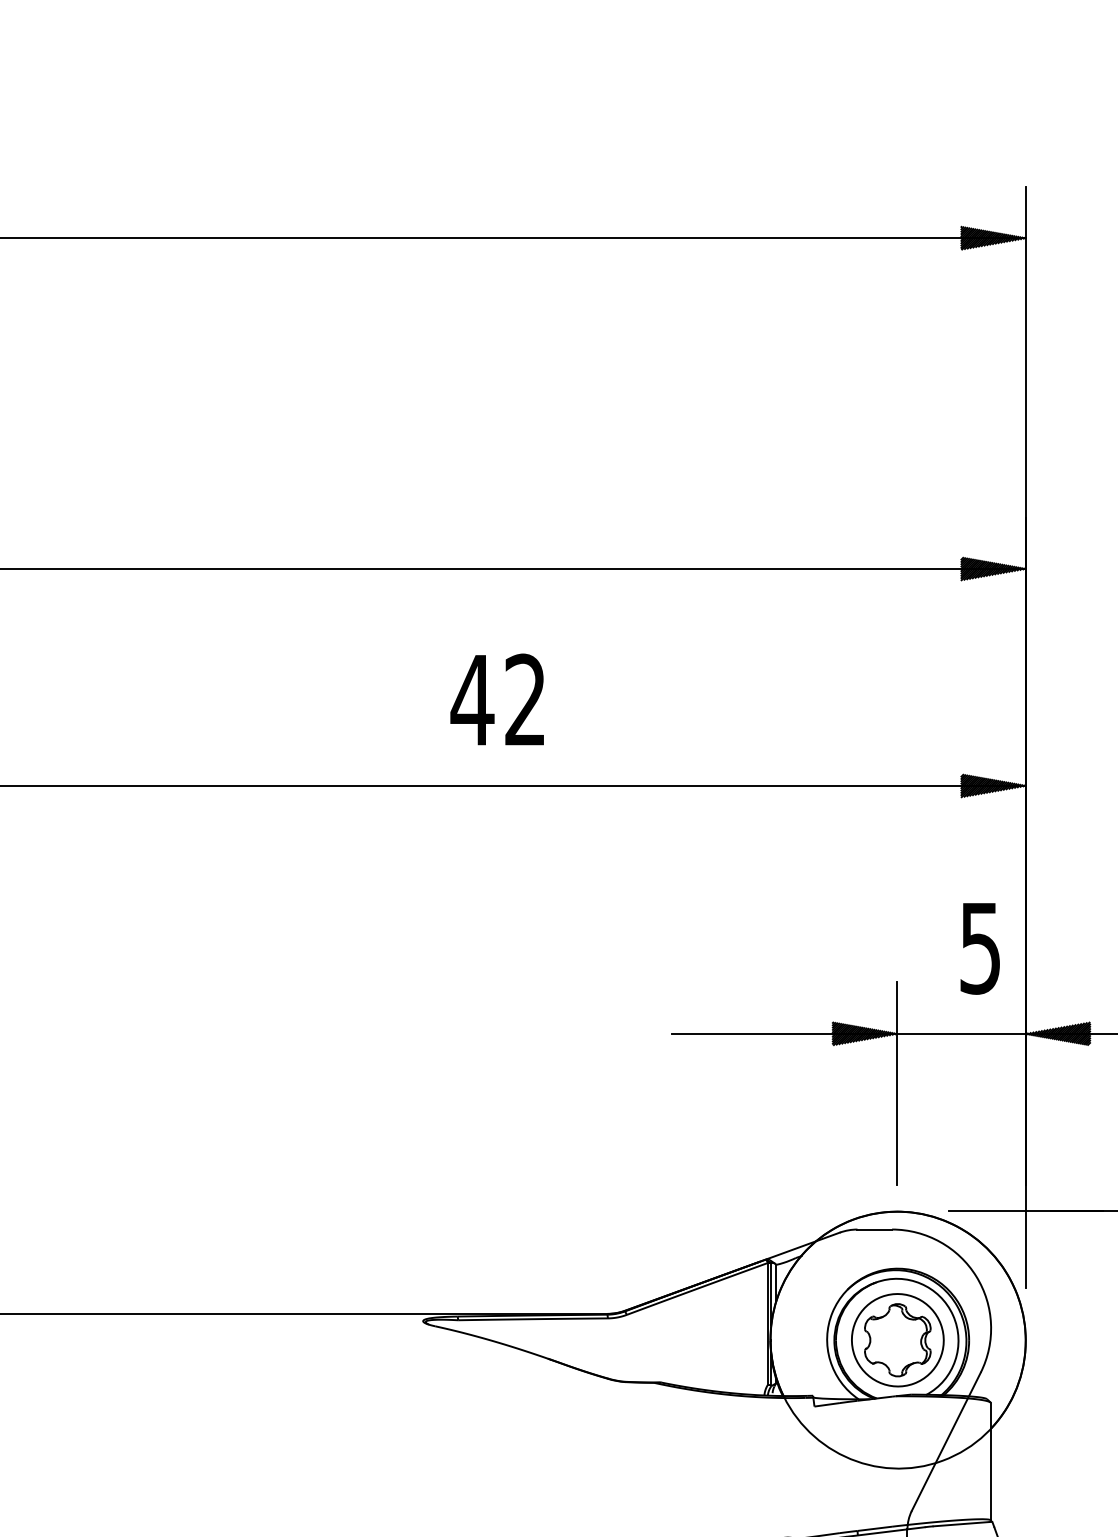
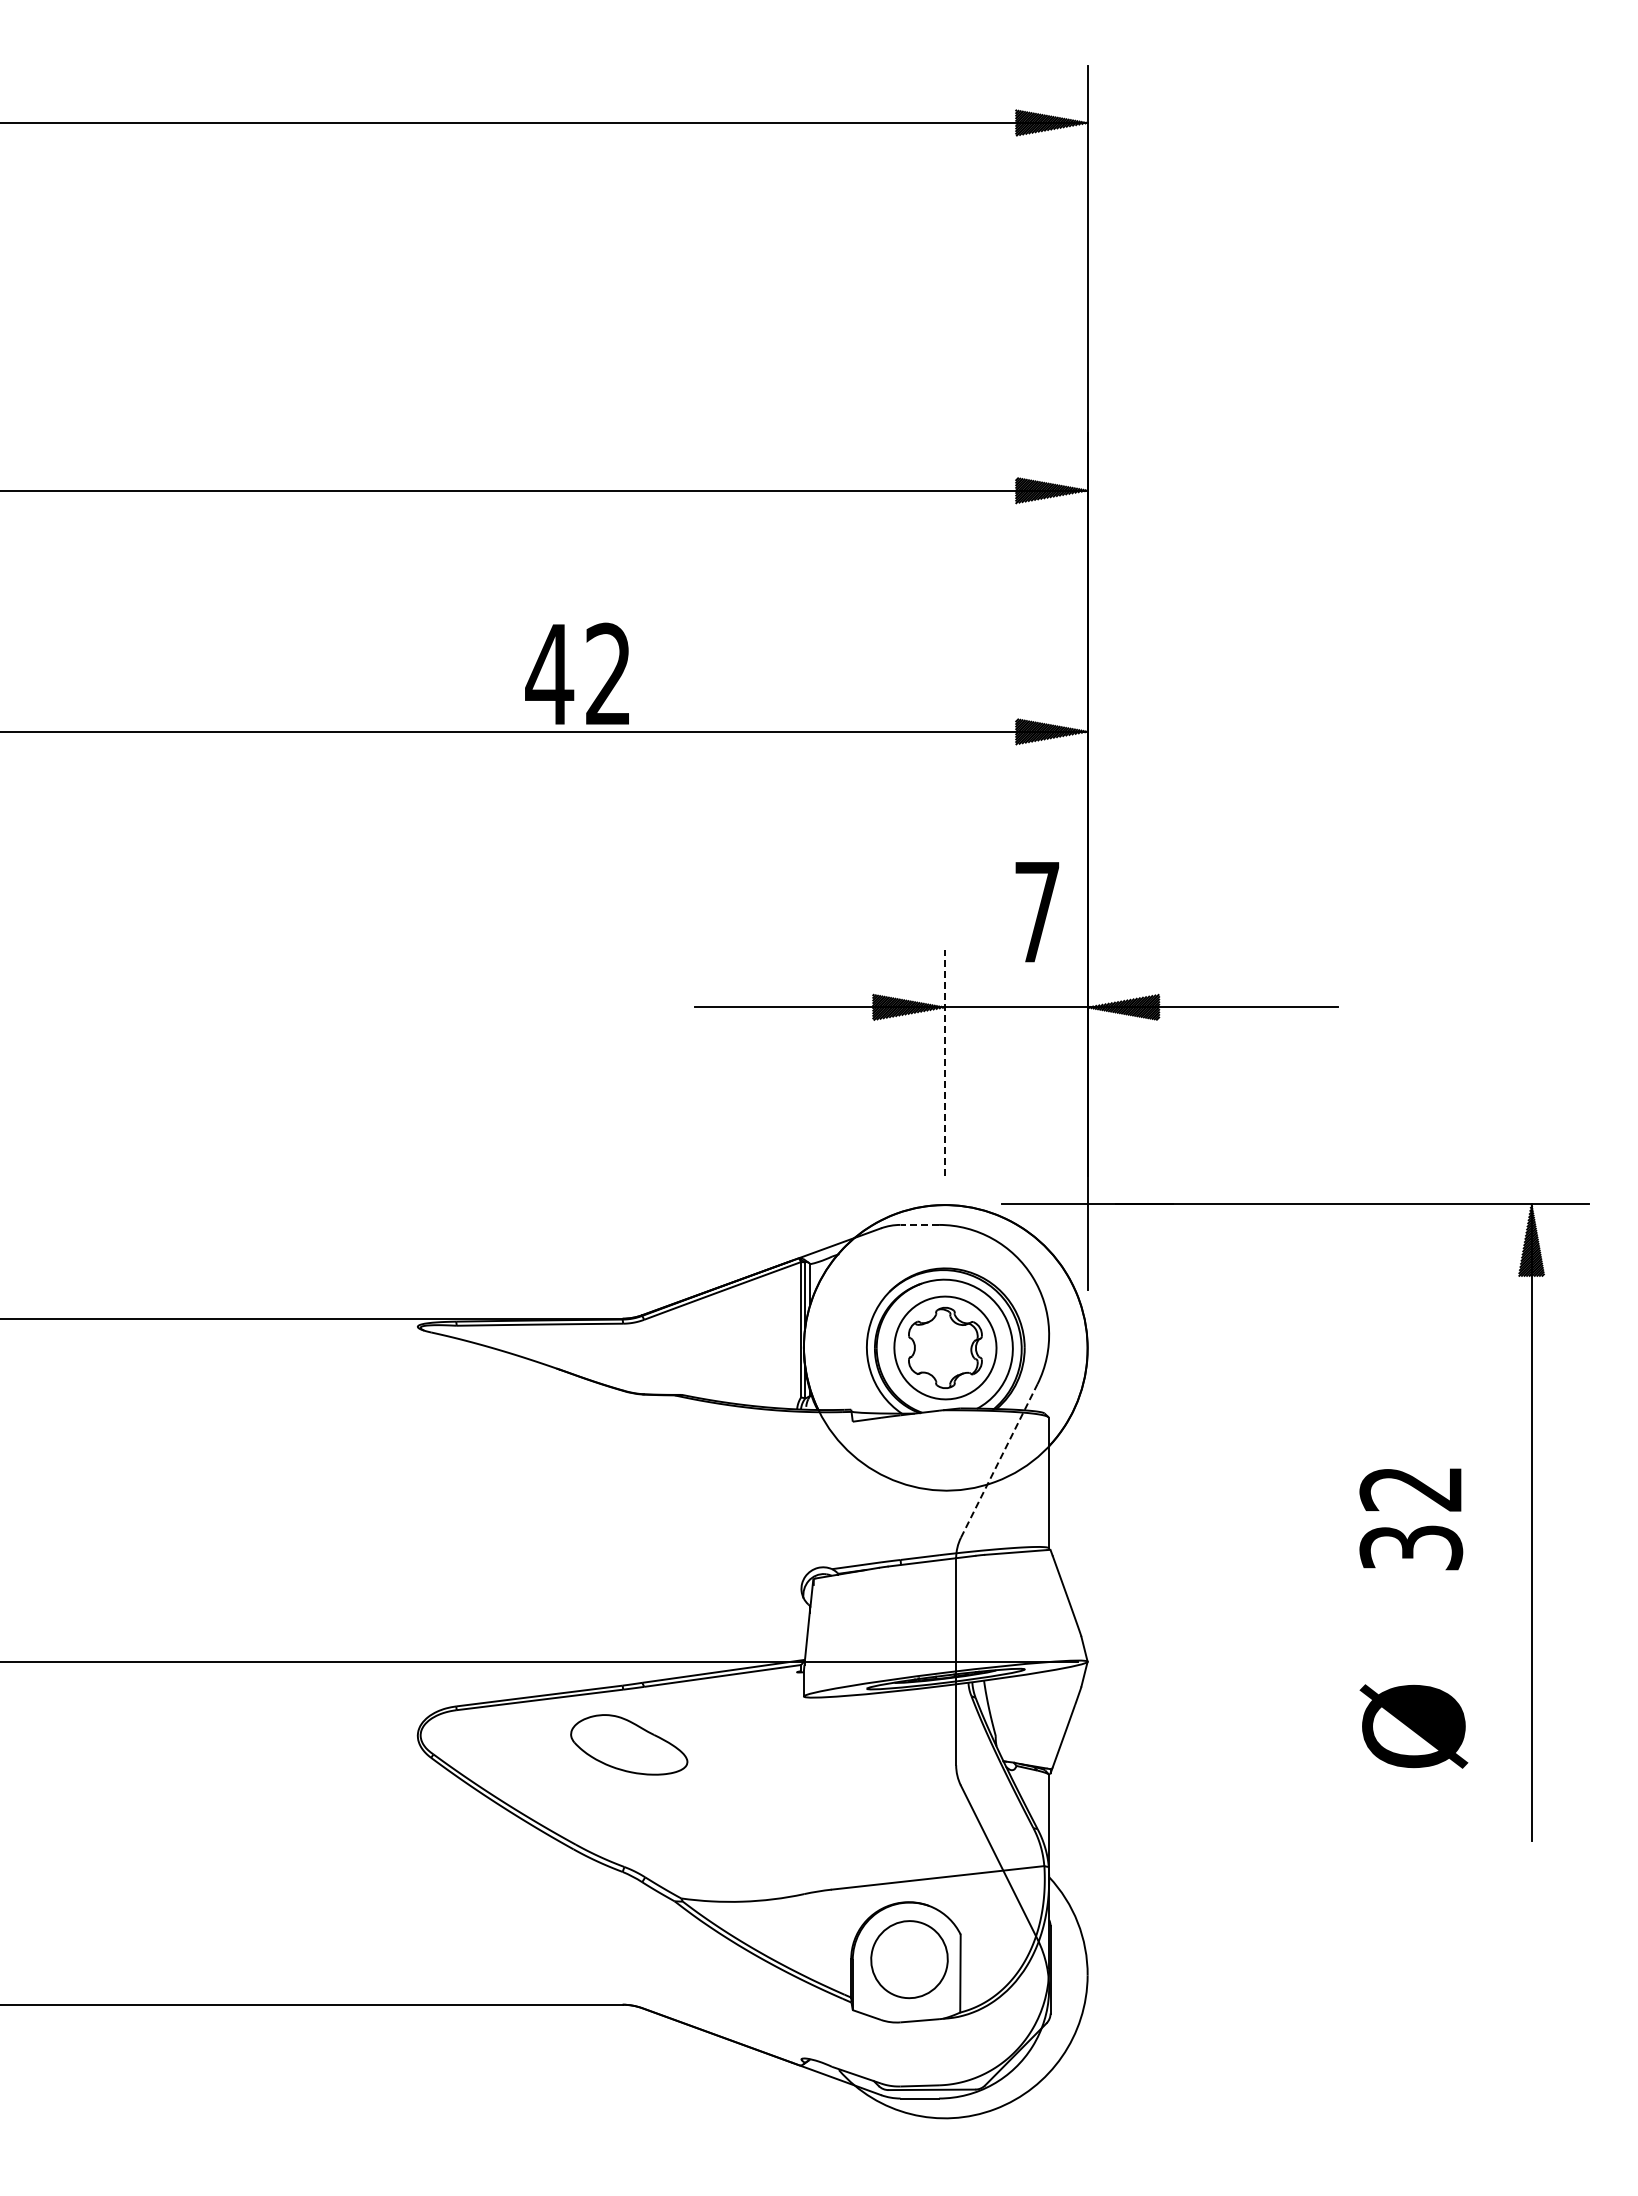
text: (496, 699) -> (576, 673), moved
text: (980, 949) -> (1037, 913), 5 -> 7
line: (896, 1084) -> (944, 1063), solid -> dashed
line: (874, 1229) -> (919, 1224), solid -> dashed
line: (946, 1441) -> (999, 1460), solid -> dashed

